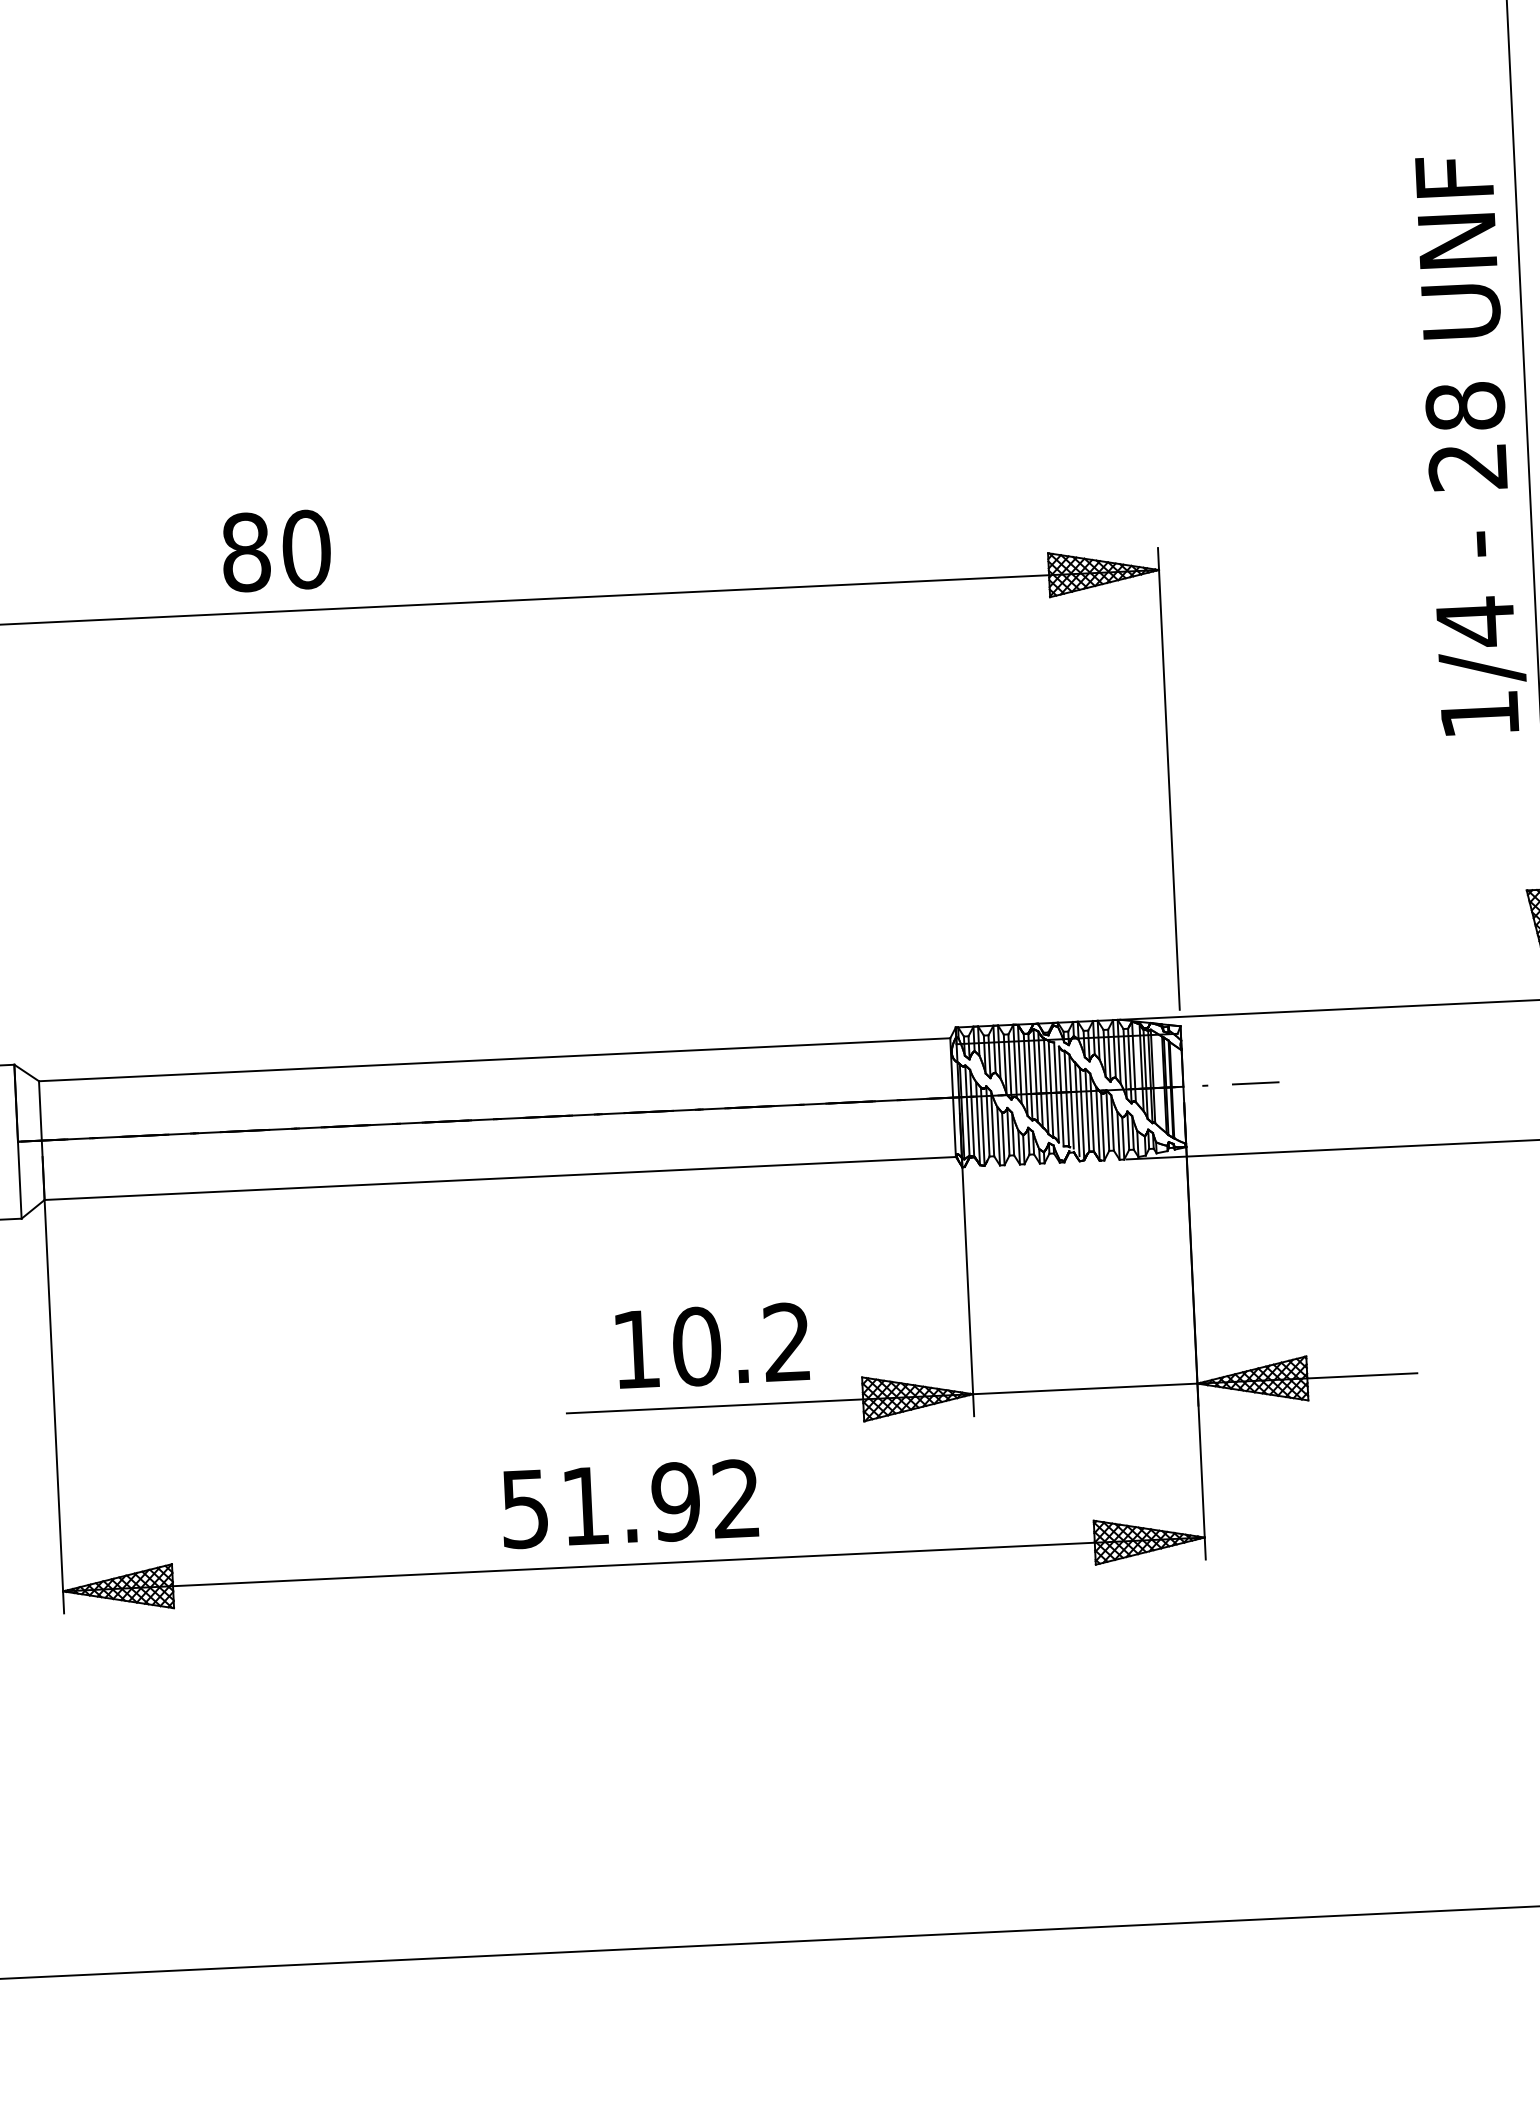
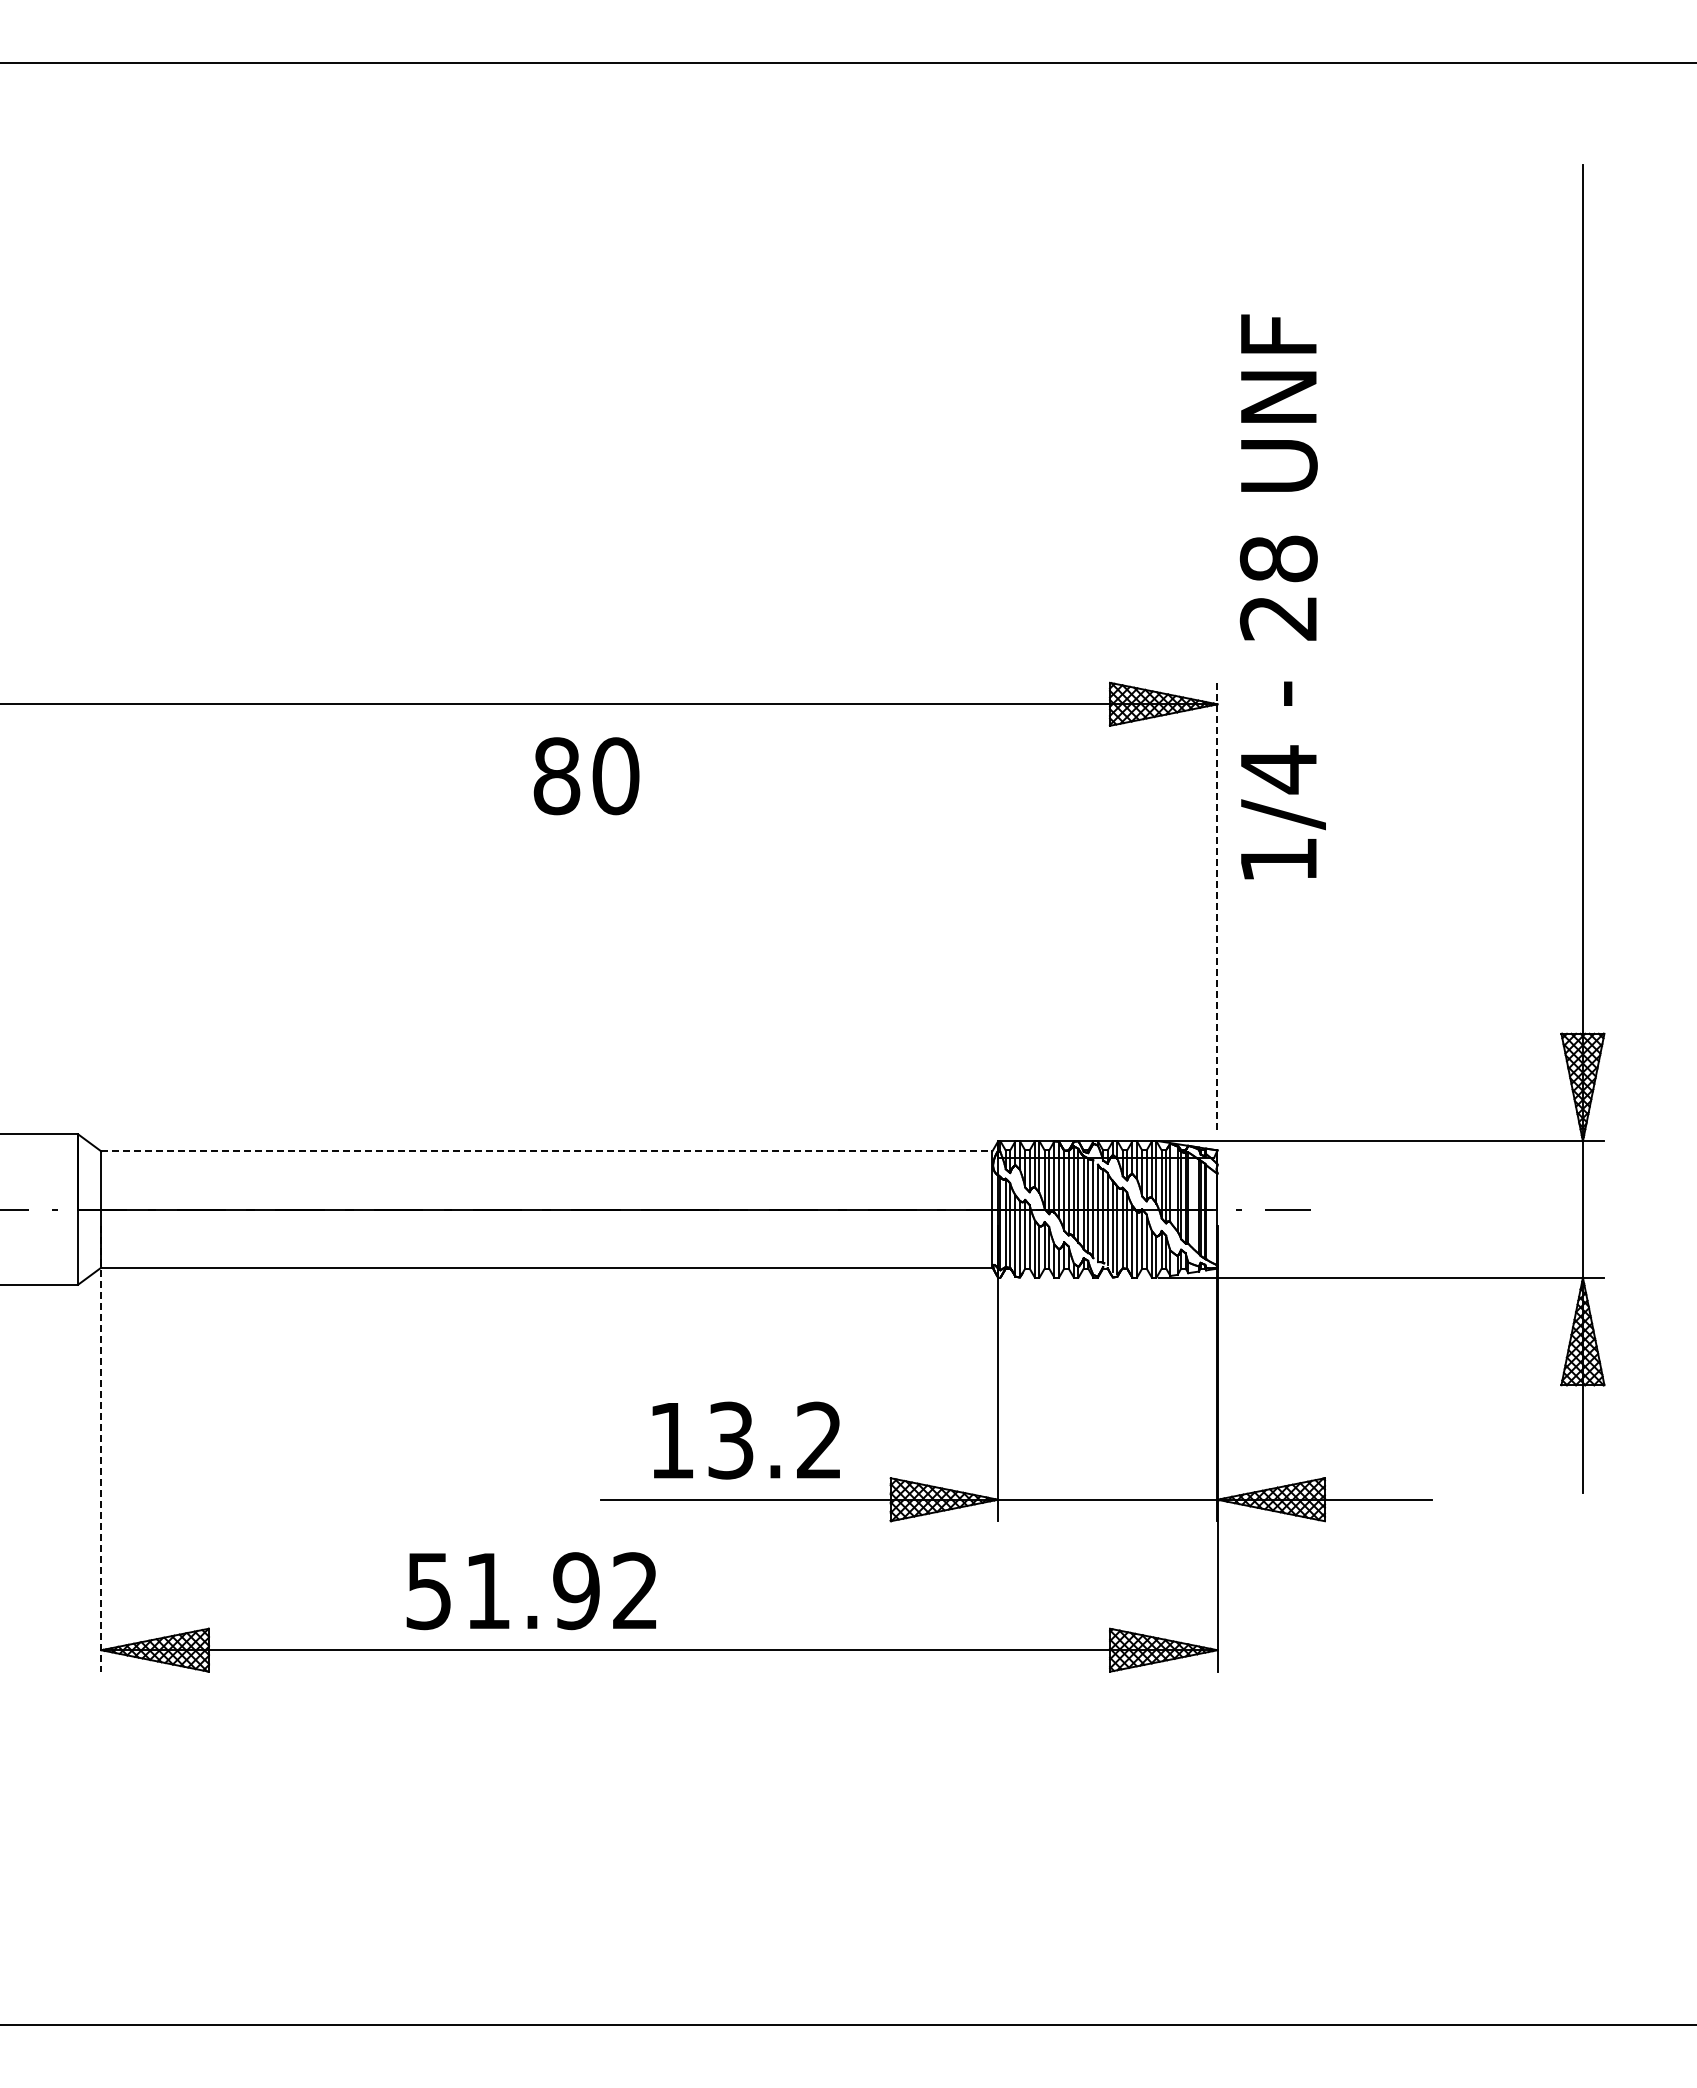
text: (1470, 444) -> (1282, 596), moved
text: (276, 551) -> (586, 776), moved
line: (1168, 778) -> (1217, 908), solid -> dashed
line: (495, 1059) -> (547, 1151), solid -> dashed
text: (696, 1346) -> (730, 1440), 10.2 -> 13.2
line: (53, 1386) -> (101, 1449), solid -> dashed
text: (629, 1504) -> (530, 1591), moved

